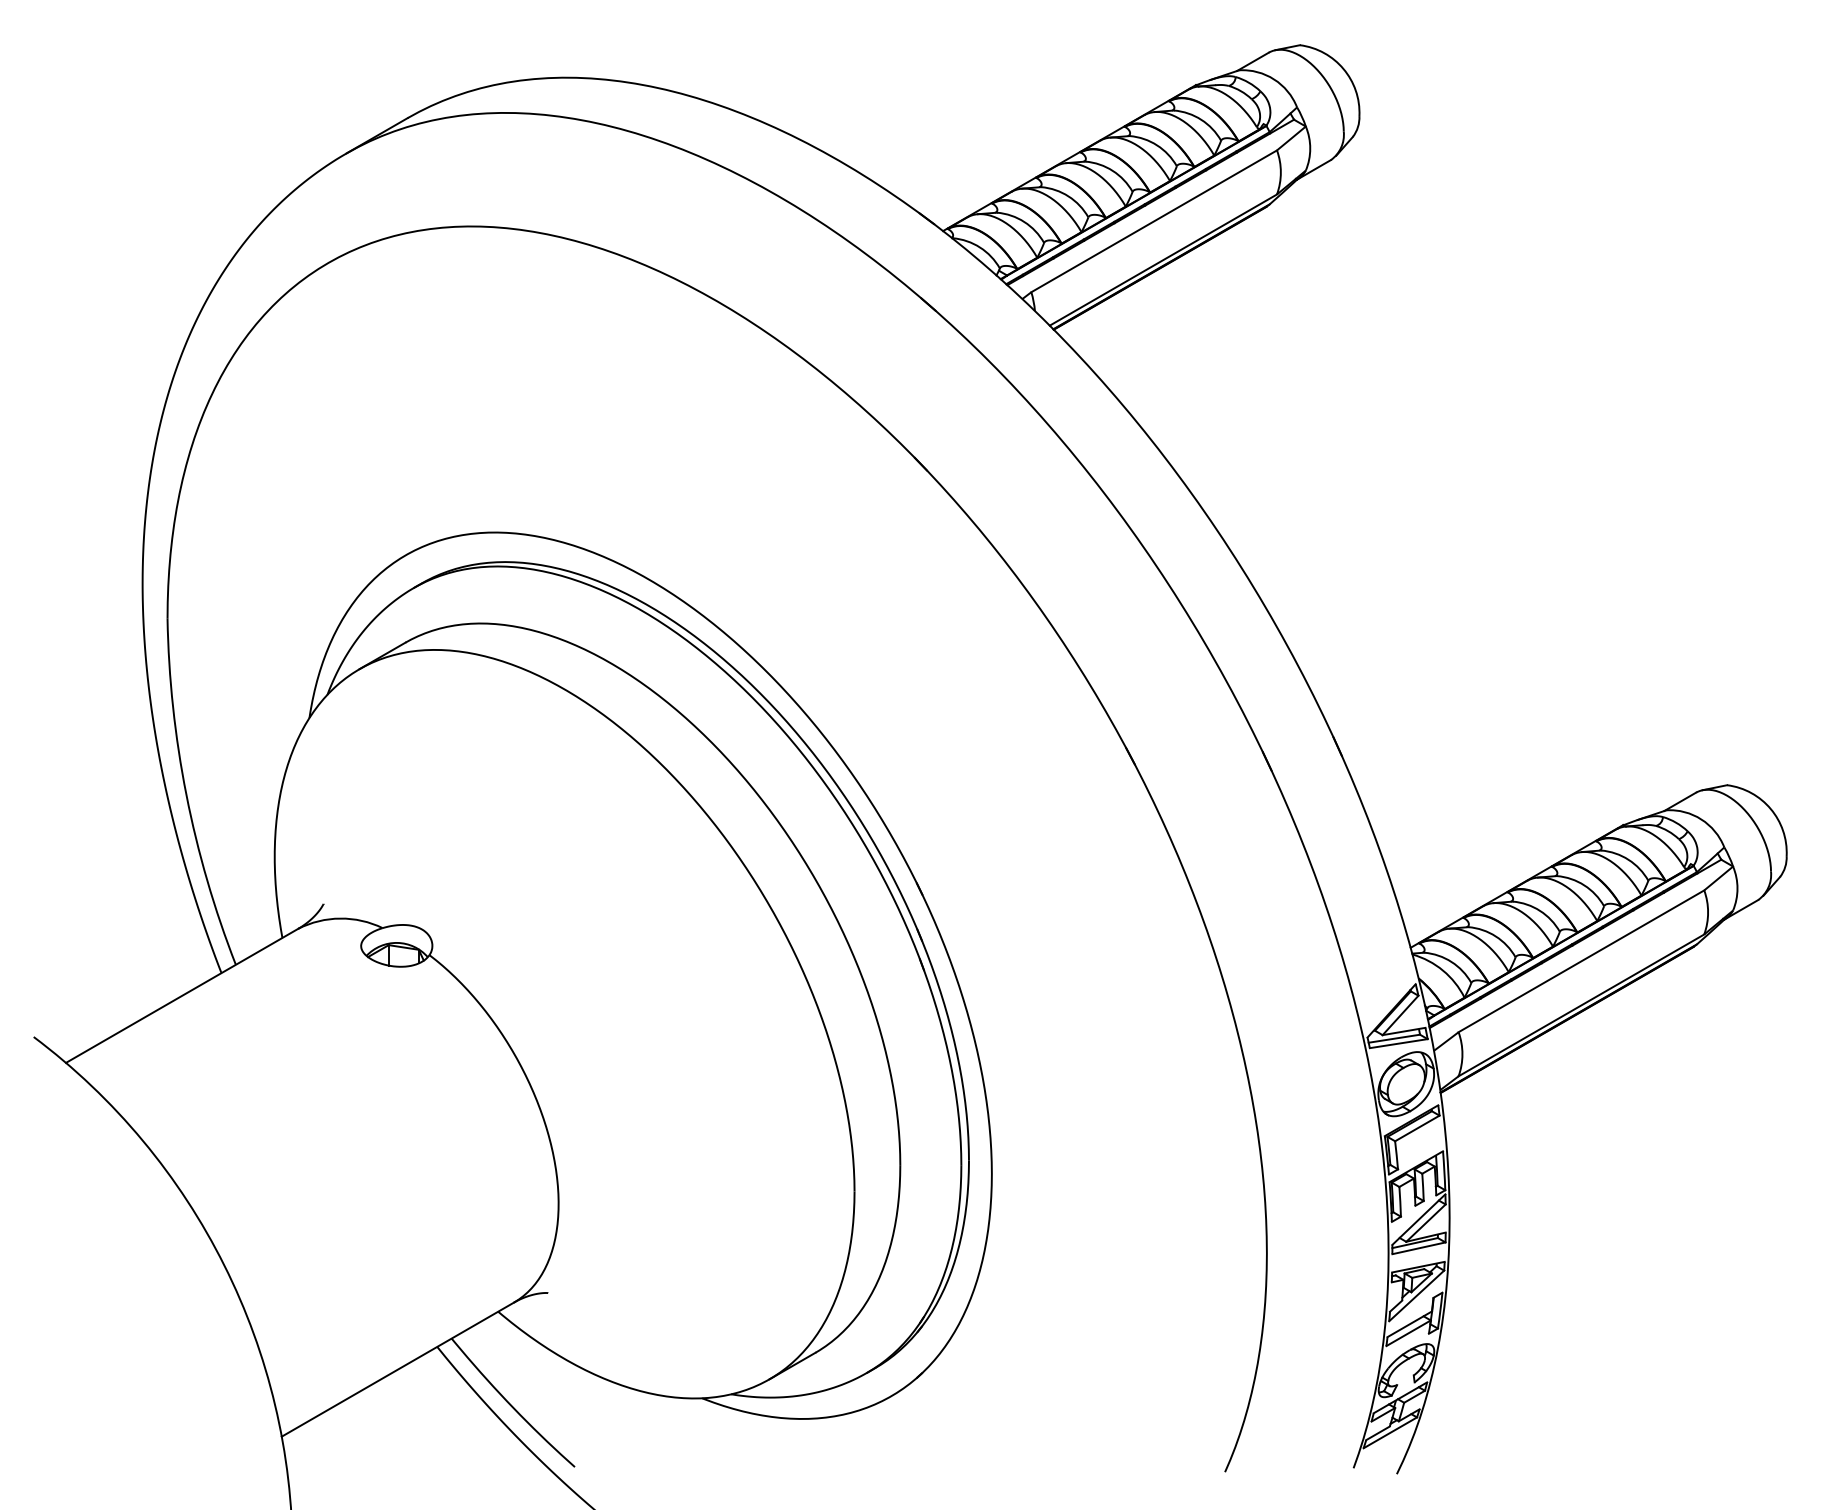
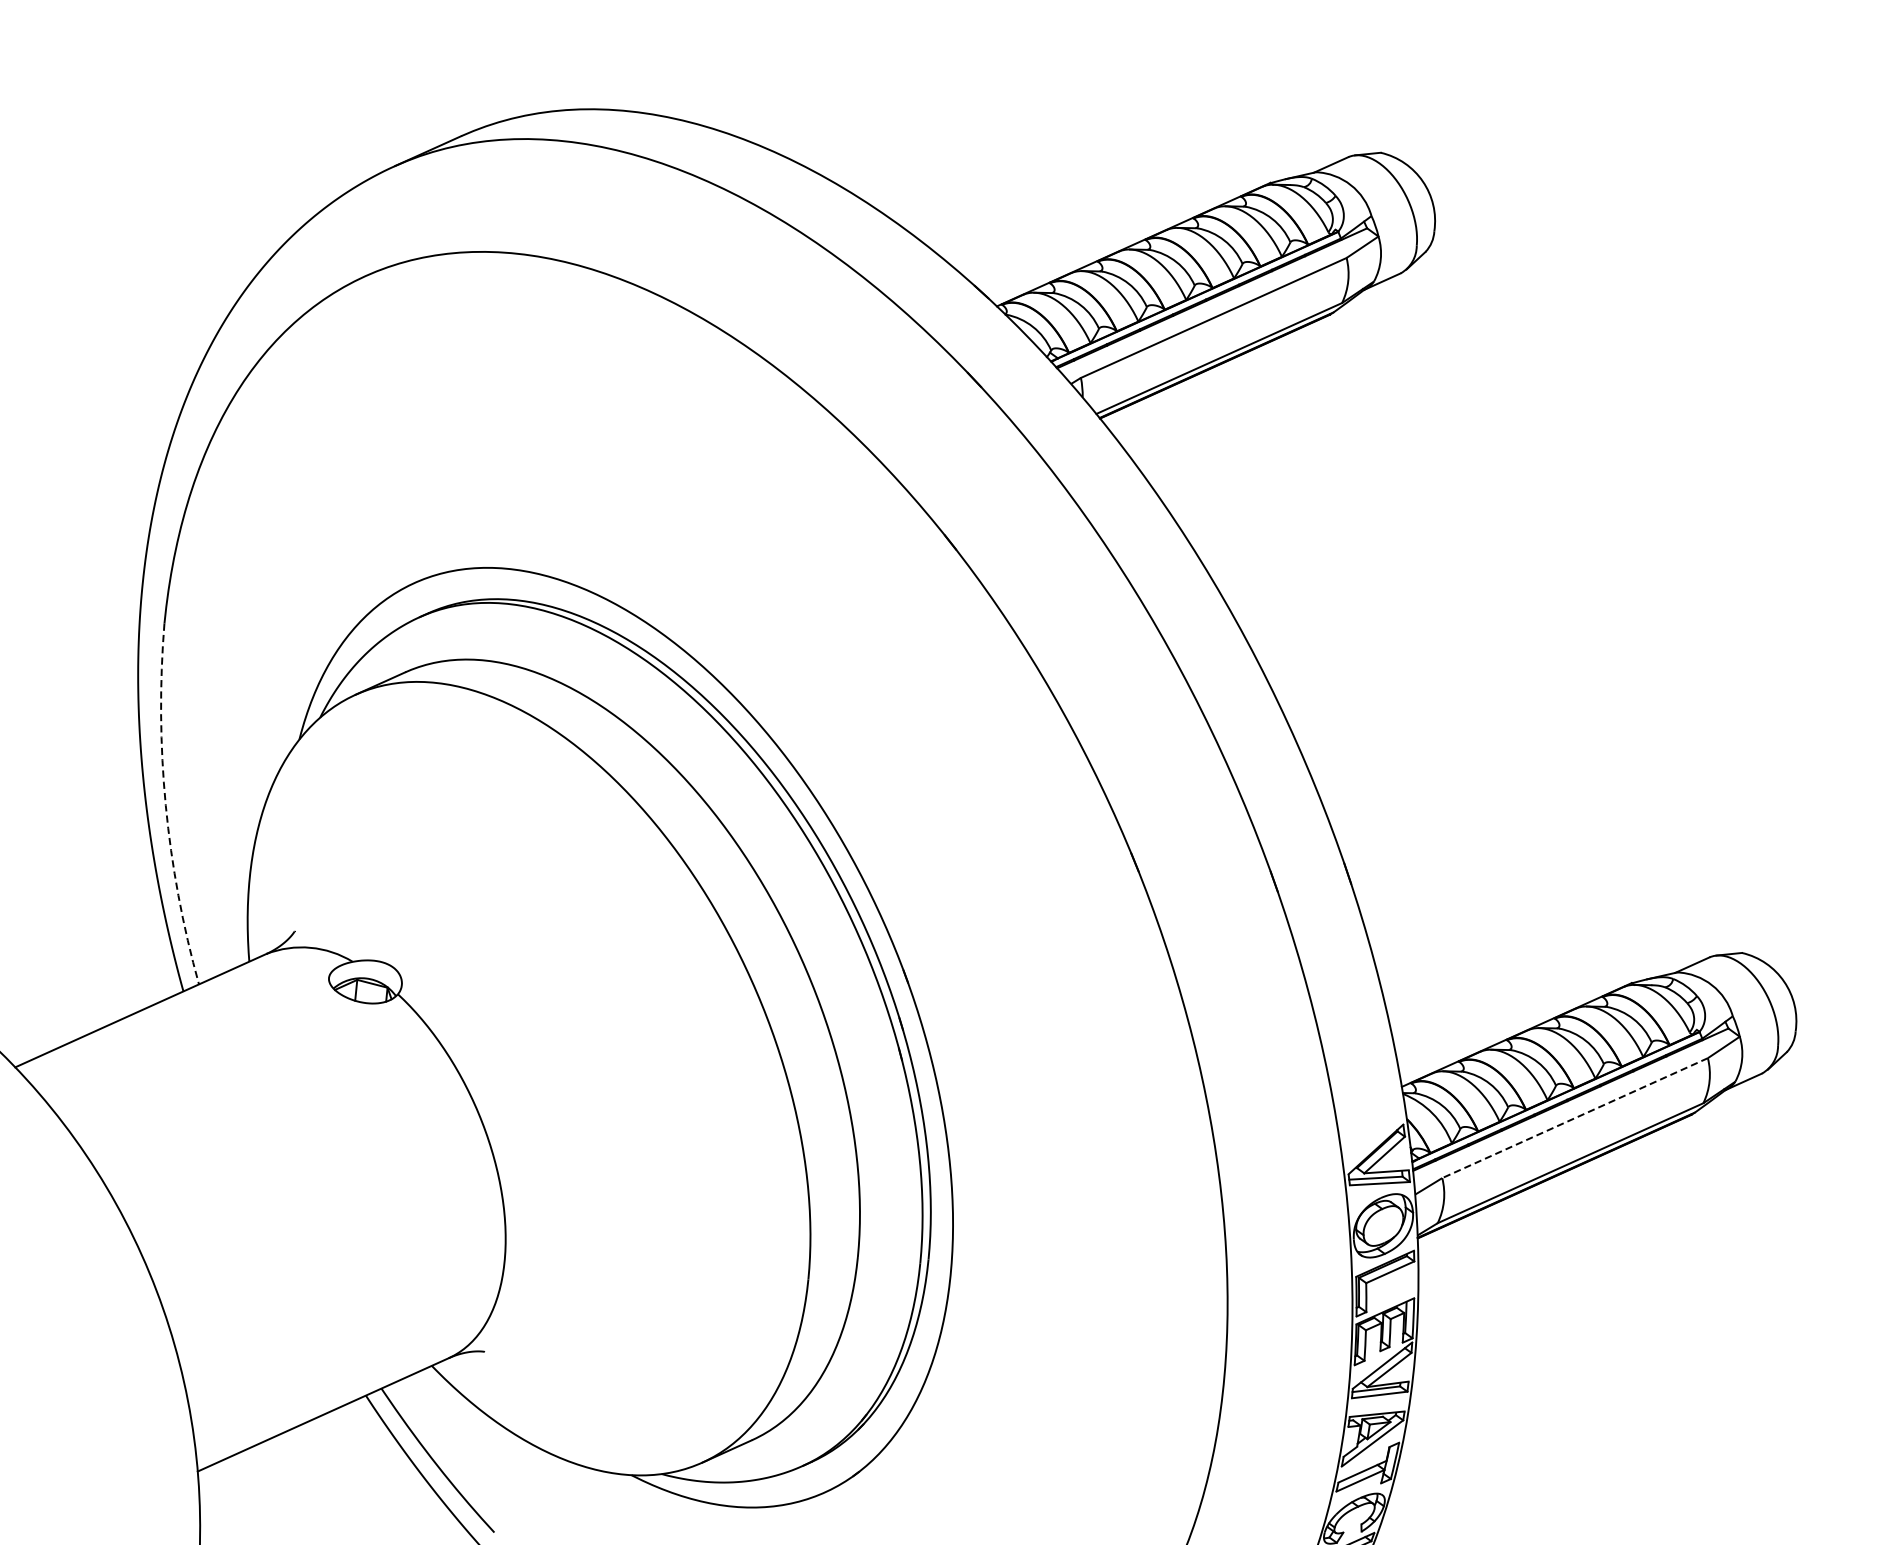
arc: (186, 794) -> (165, 805), solid -> dashed
line: (1581, 961) -> (1575, 1118), solid -> dashed

